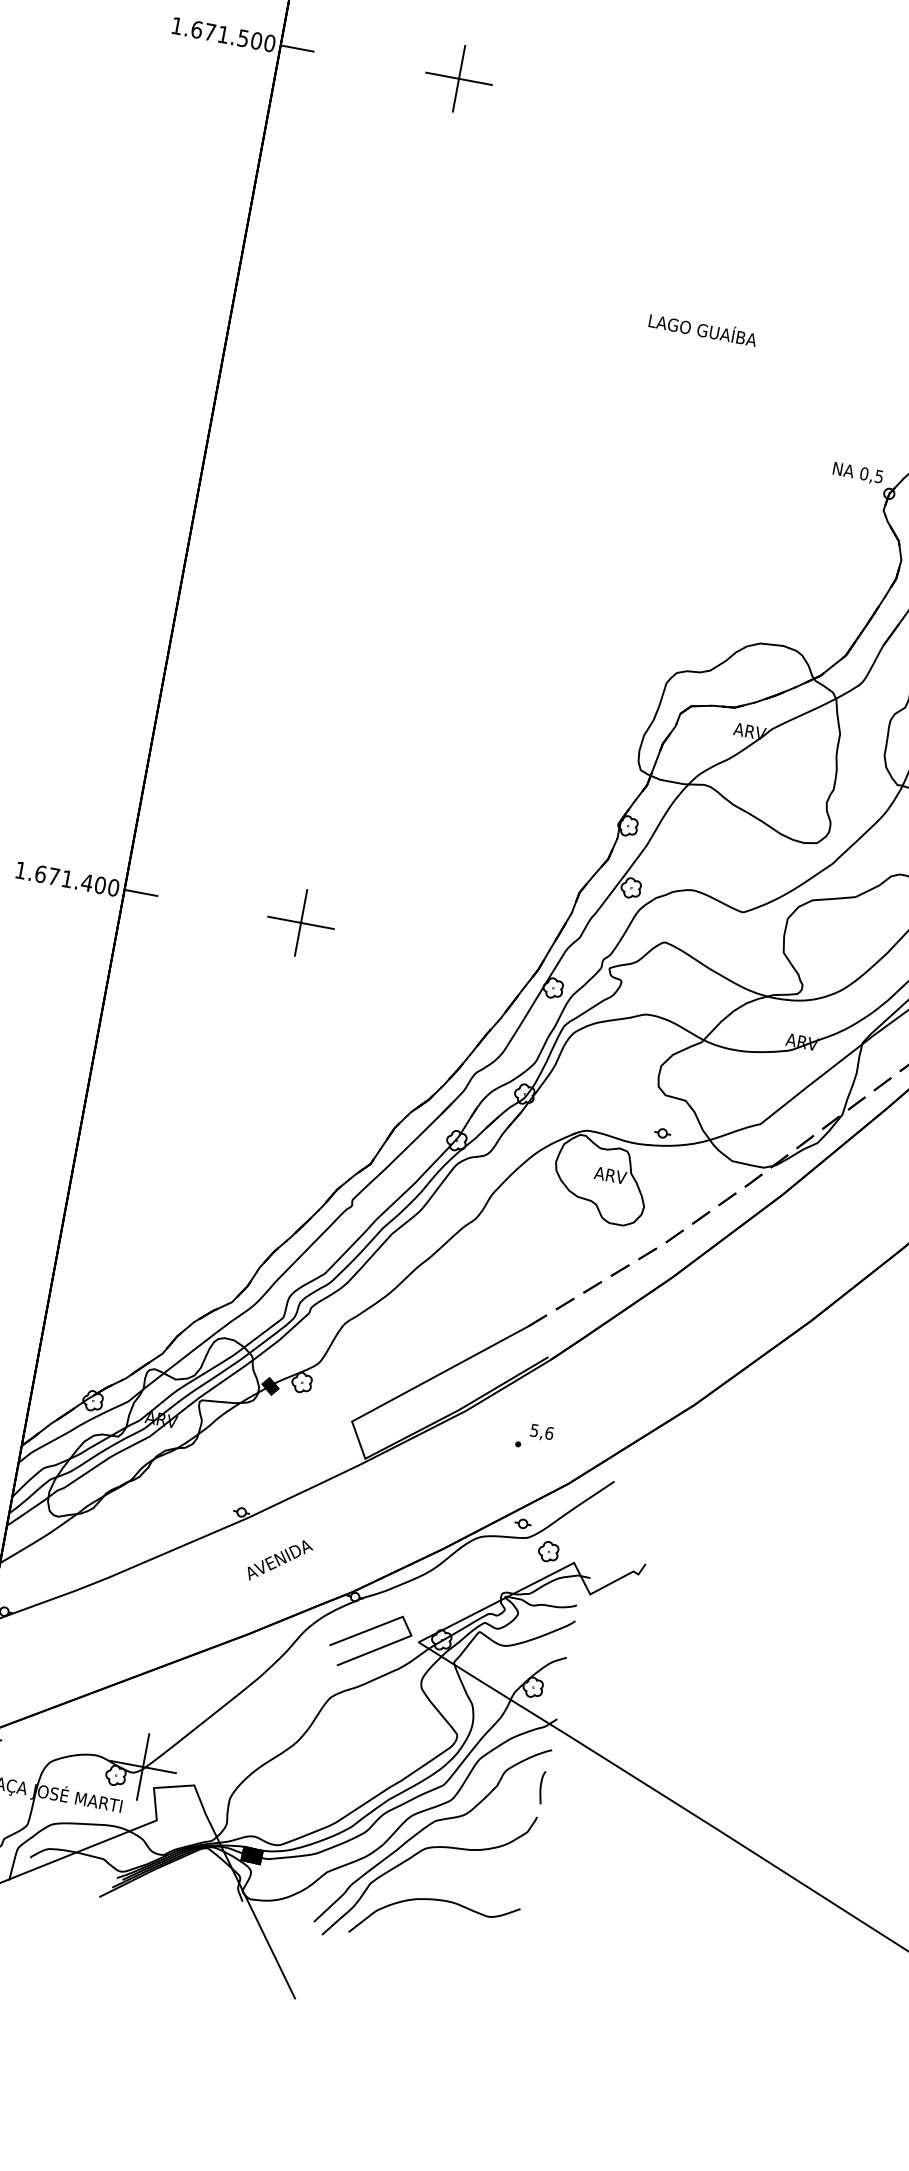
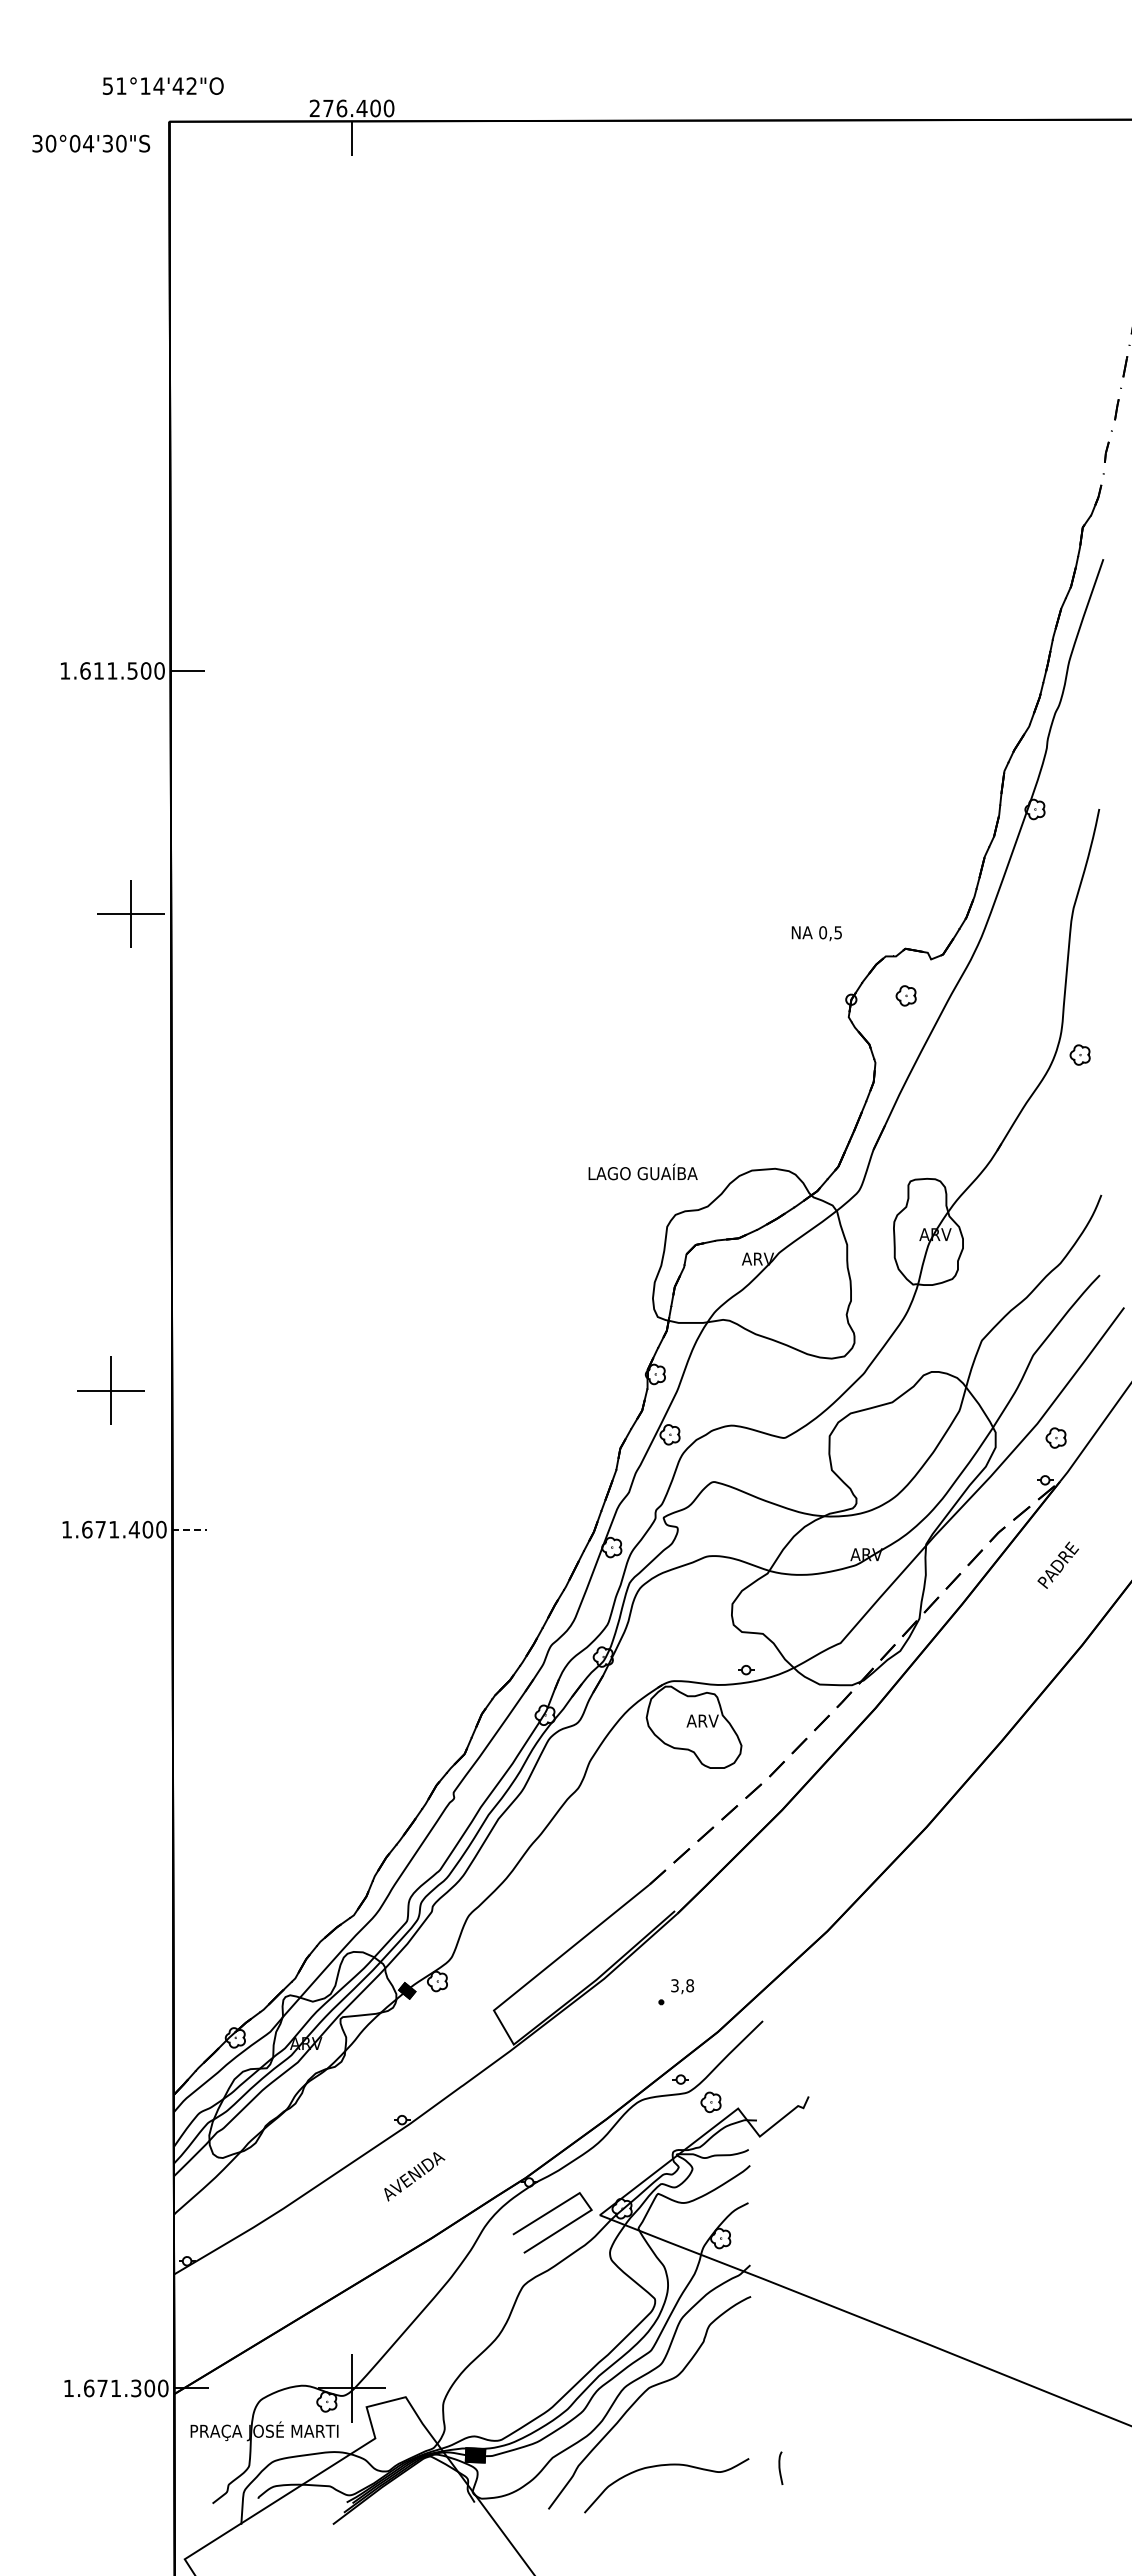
text: (209, 31) -> (98, 670), 1.671.500 -> 1.611.500
part: (458, 78) -> (130, 913), moved
text: (702, 328) -> (642, 1171), moved
text: (857, 473) -> (816, 933), moved
line: (142, 892) -> (190, 1529), solid -> dashed
part: (300, 922) -> (110, 1390), moved
text: (542, 1431) -> (682, 1985), 5,6 -> 3,8
text: (279, 1560) -> (414, 2176), moved
curve: (541, 1786) -> (780, 2467), moved
curve: (415, 1855) -> (636, 2425), removed

